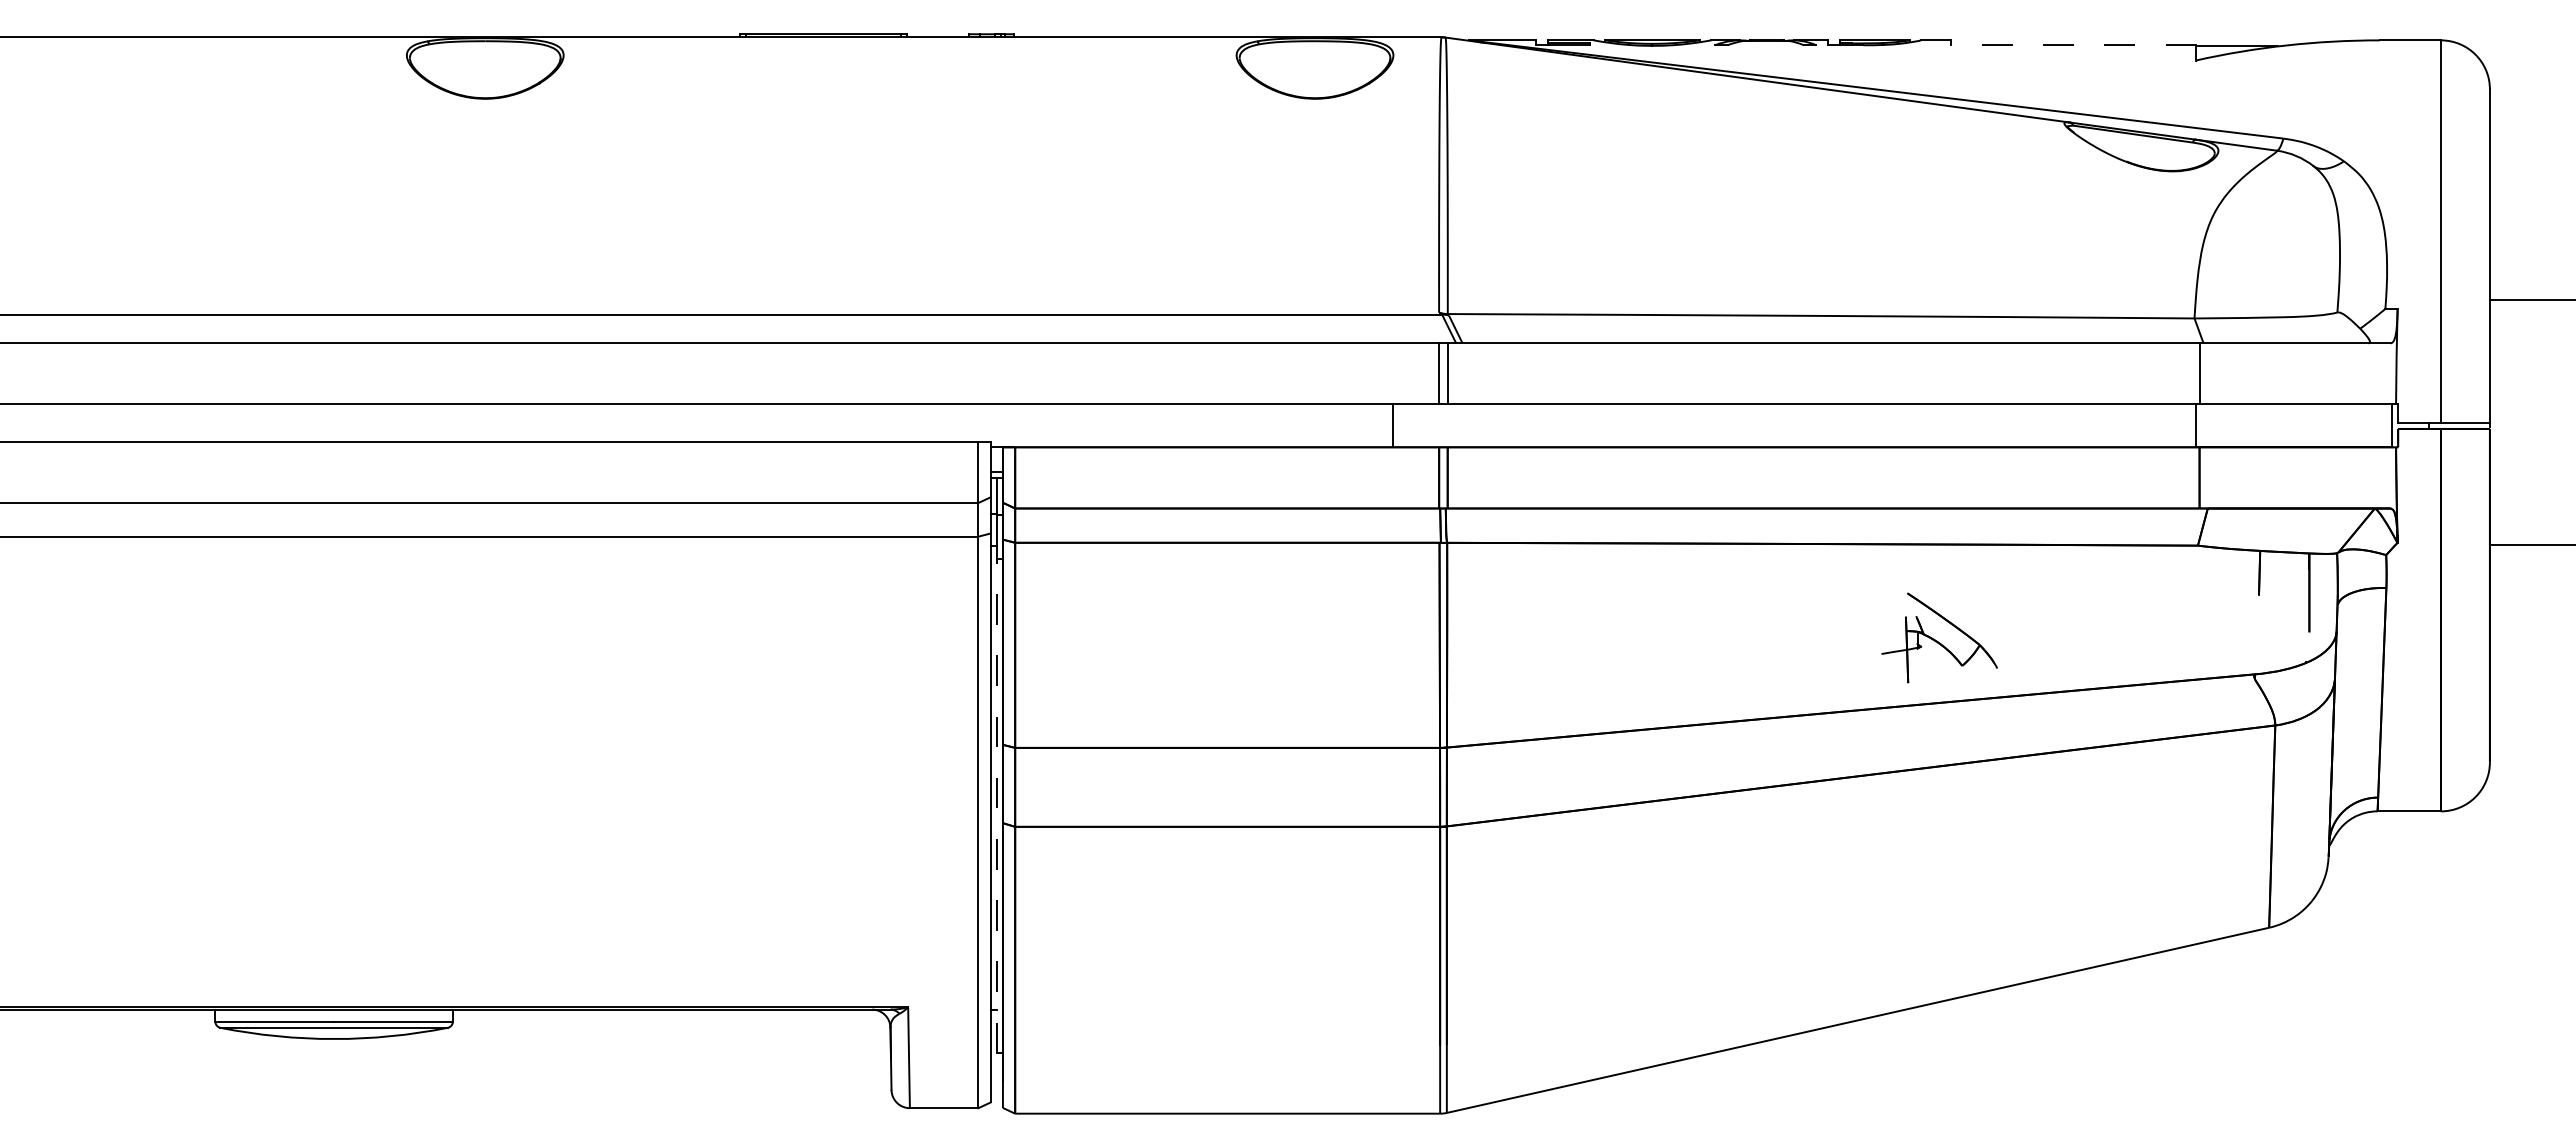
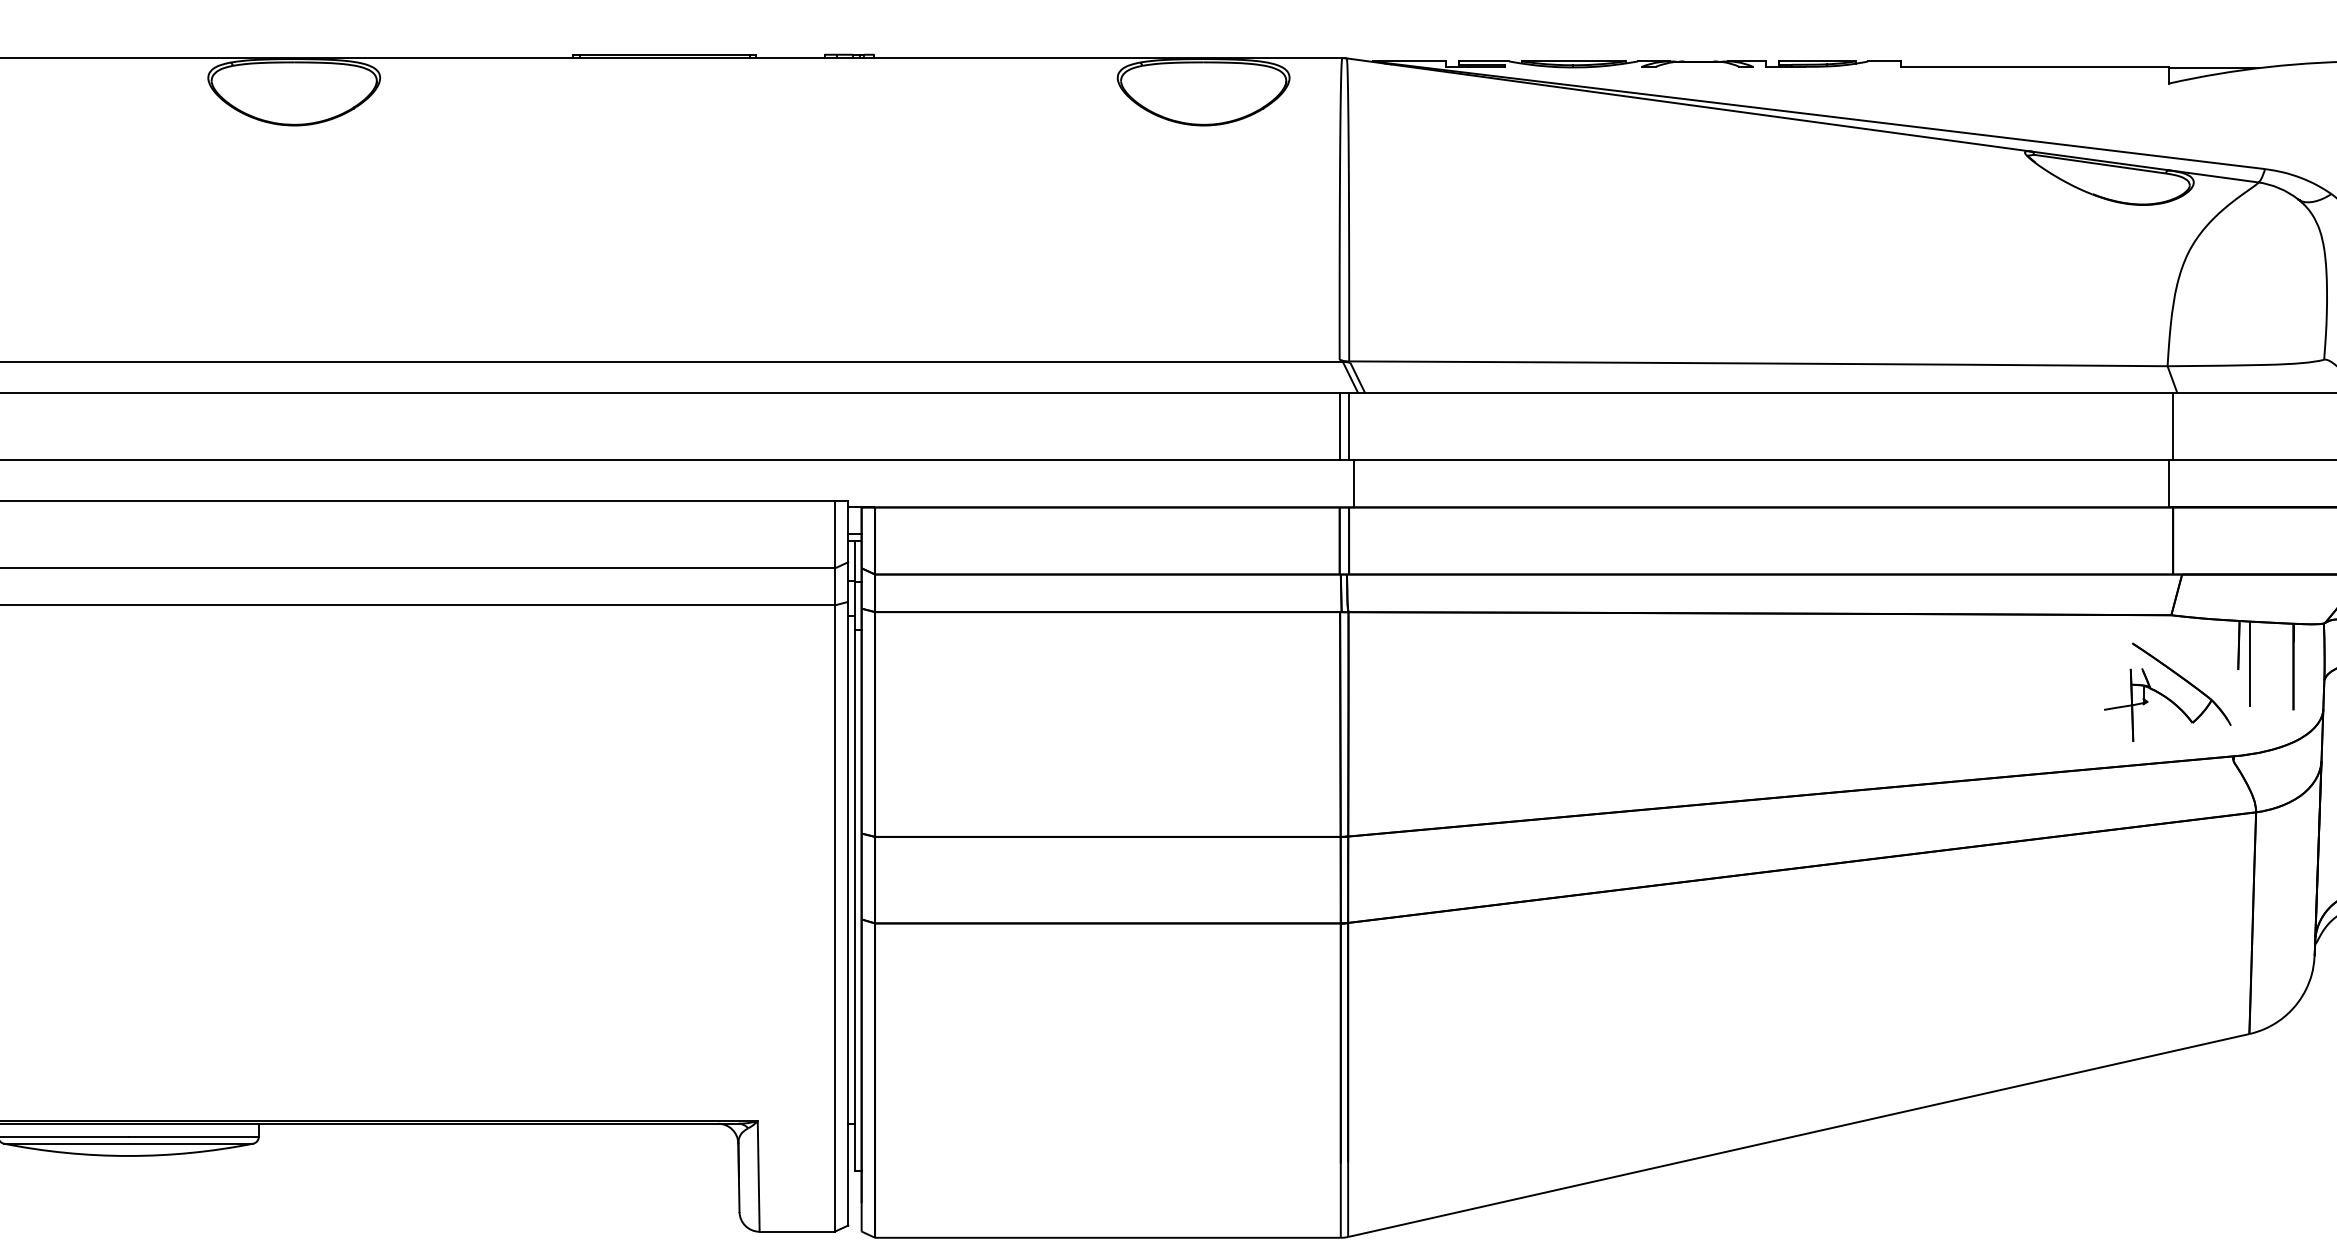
line: (2073, 45) -> (2034, 67), dashed -> solid
line: (1392, 425) -> (1354, 483), moved
line: (2269, 589) -> (2249, 663), added
part: (1939, 637) -> (2167, 691), moved
line: (996, 805) -> (854, 900), dashed -> solid

